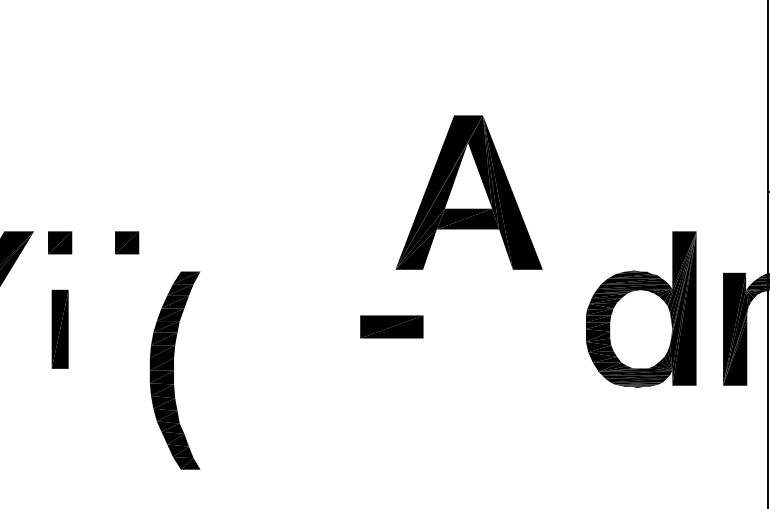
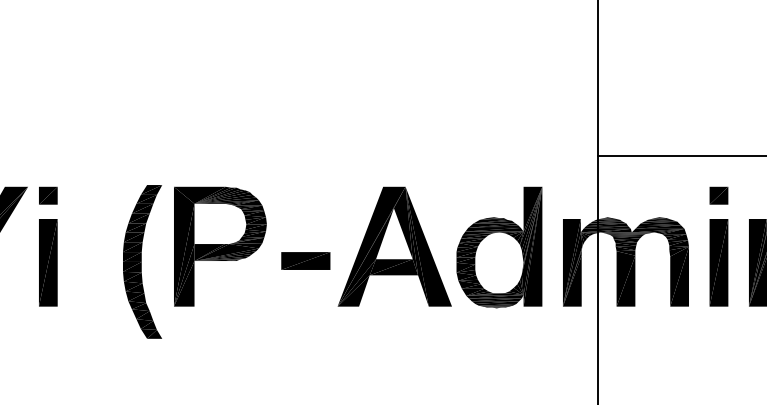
part: (468, 192) -> (394, 246), moved
part: (127, 242) -> (100, 195), removed
part: (281, 308) -> (220, 246), added
part: (60, 328) -> (48, 262), size x1.43
part: (175, 370) -> (142, 261), moved

